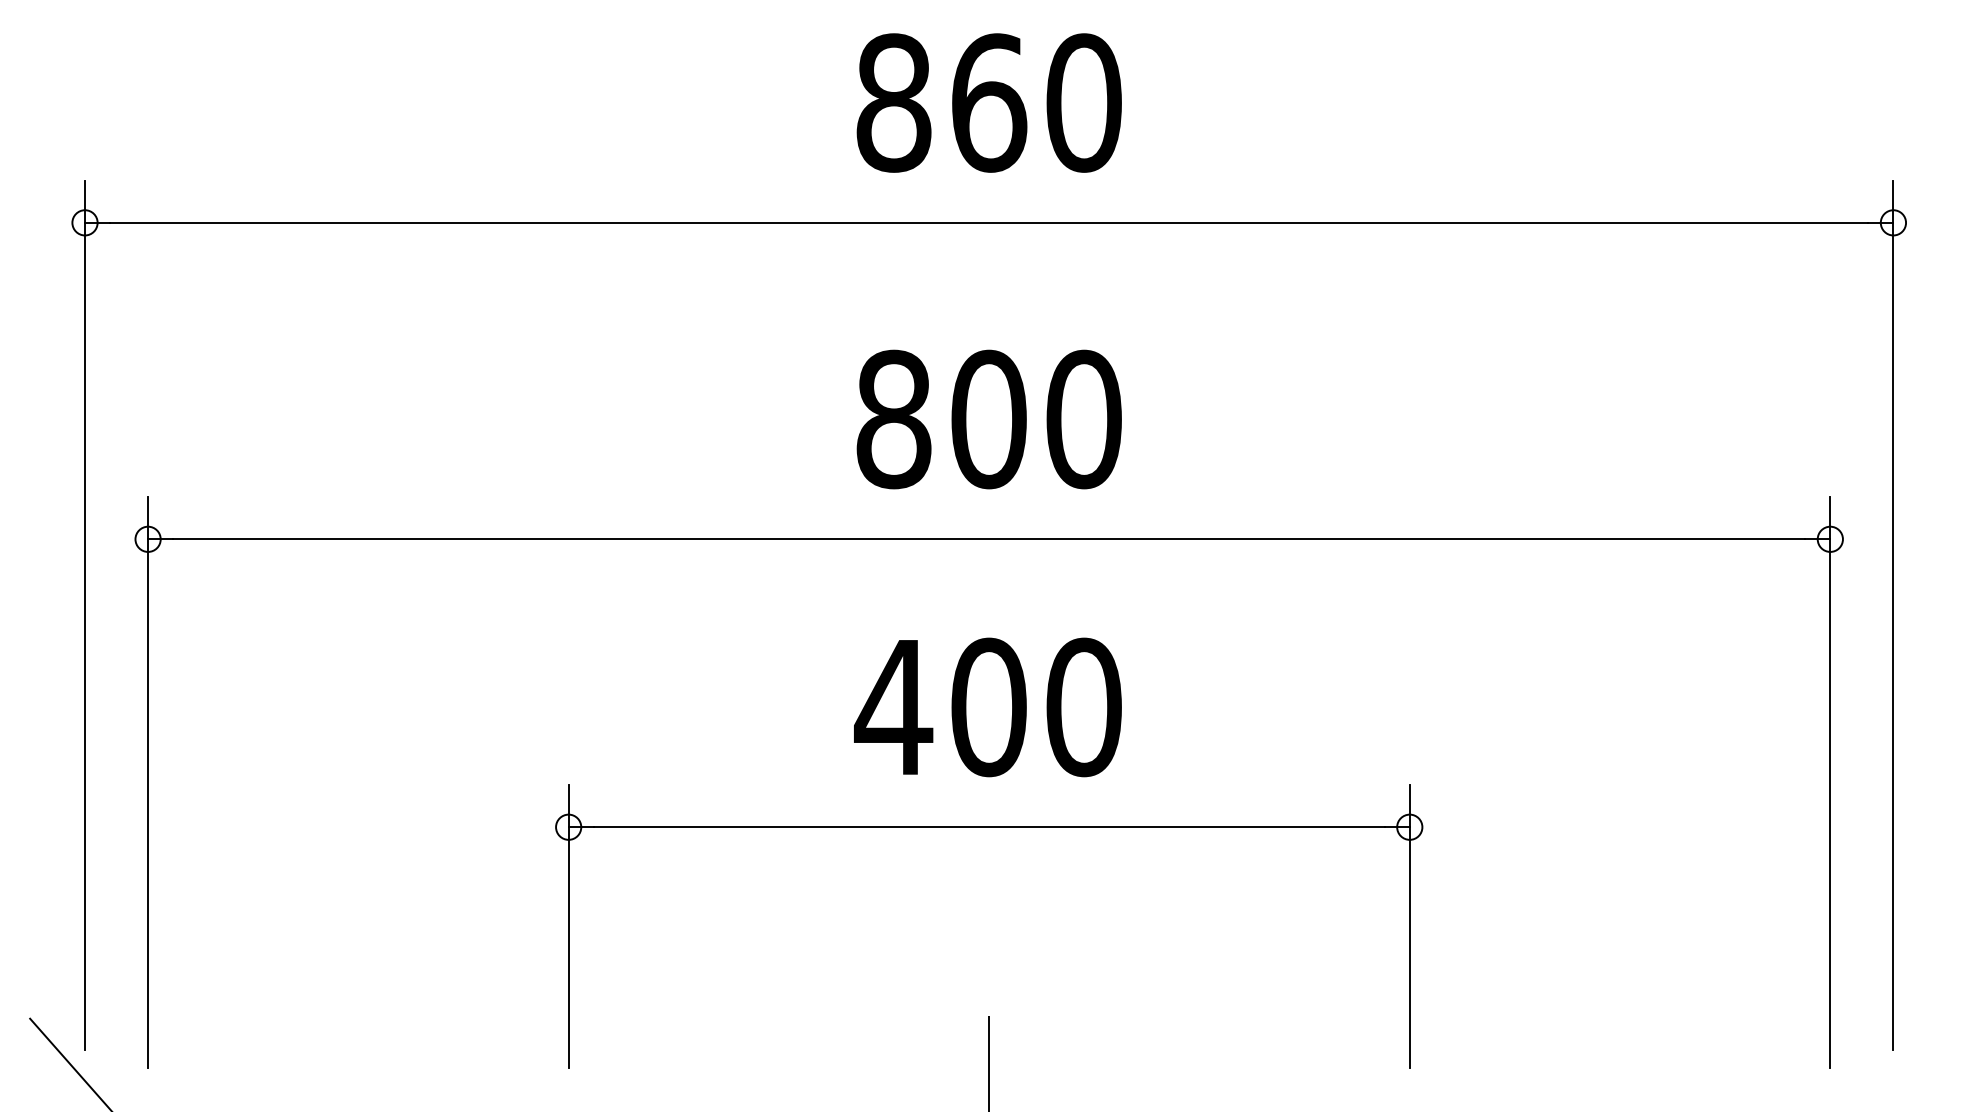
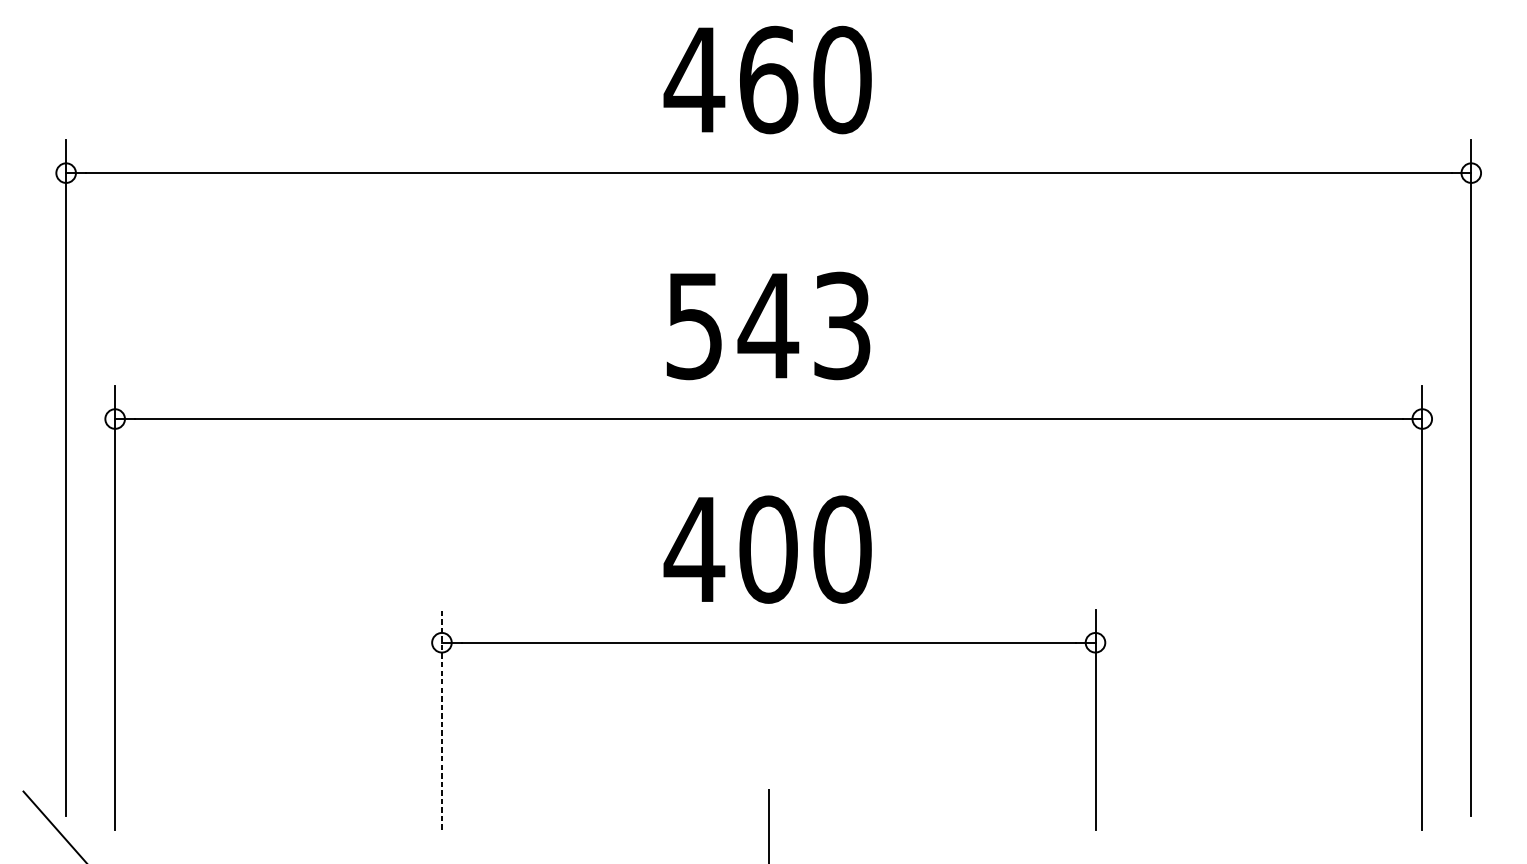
text: (893, 102) -> (694, 79), 860 -> 460
text: (988, 419) -> (768, 325), 800 -> 543
line: (568, 926) -> (441, 719), solid -> dashed

